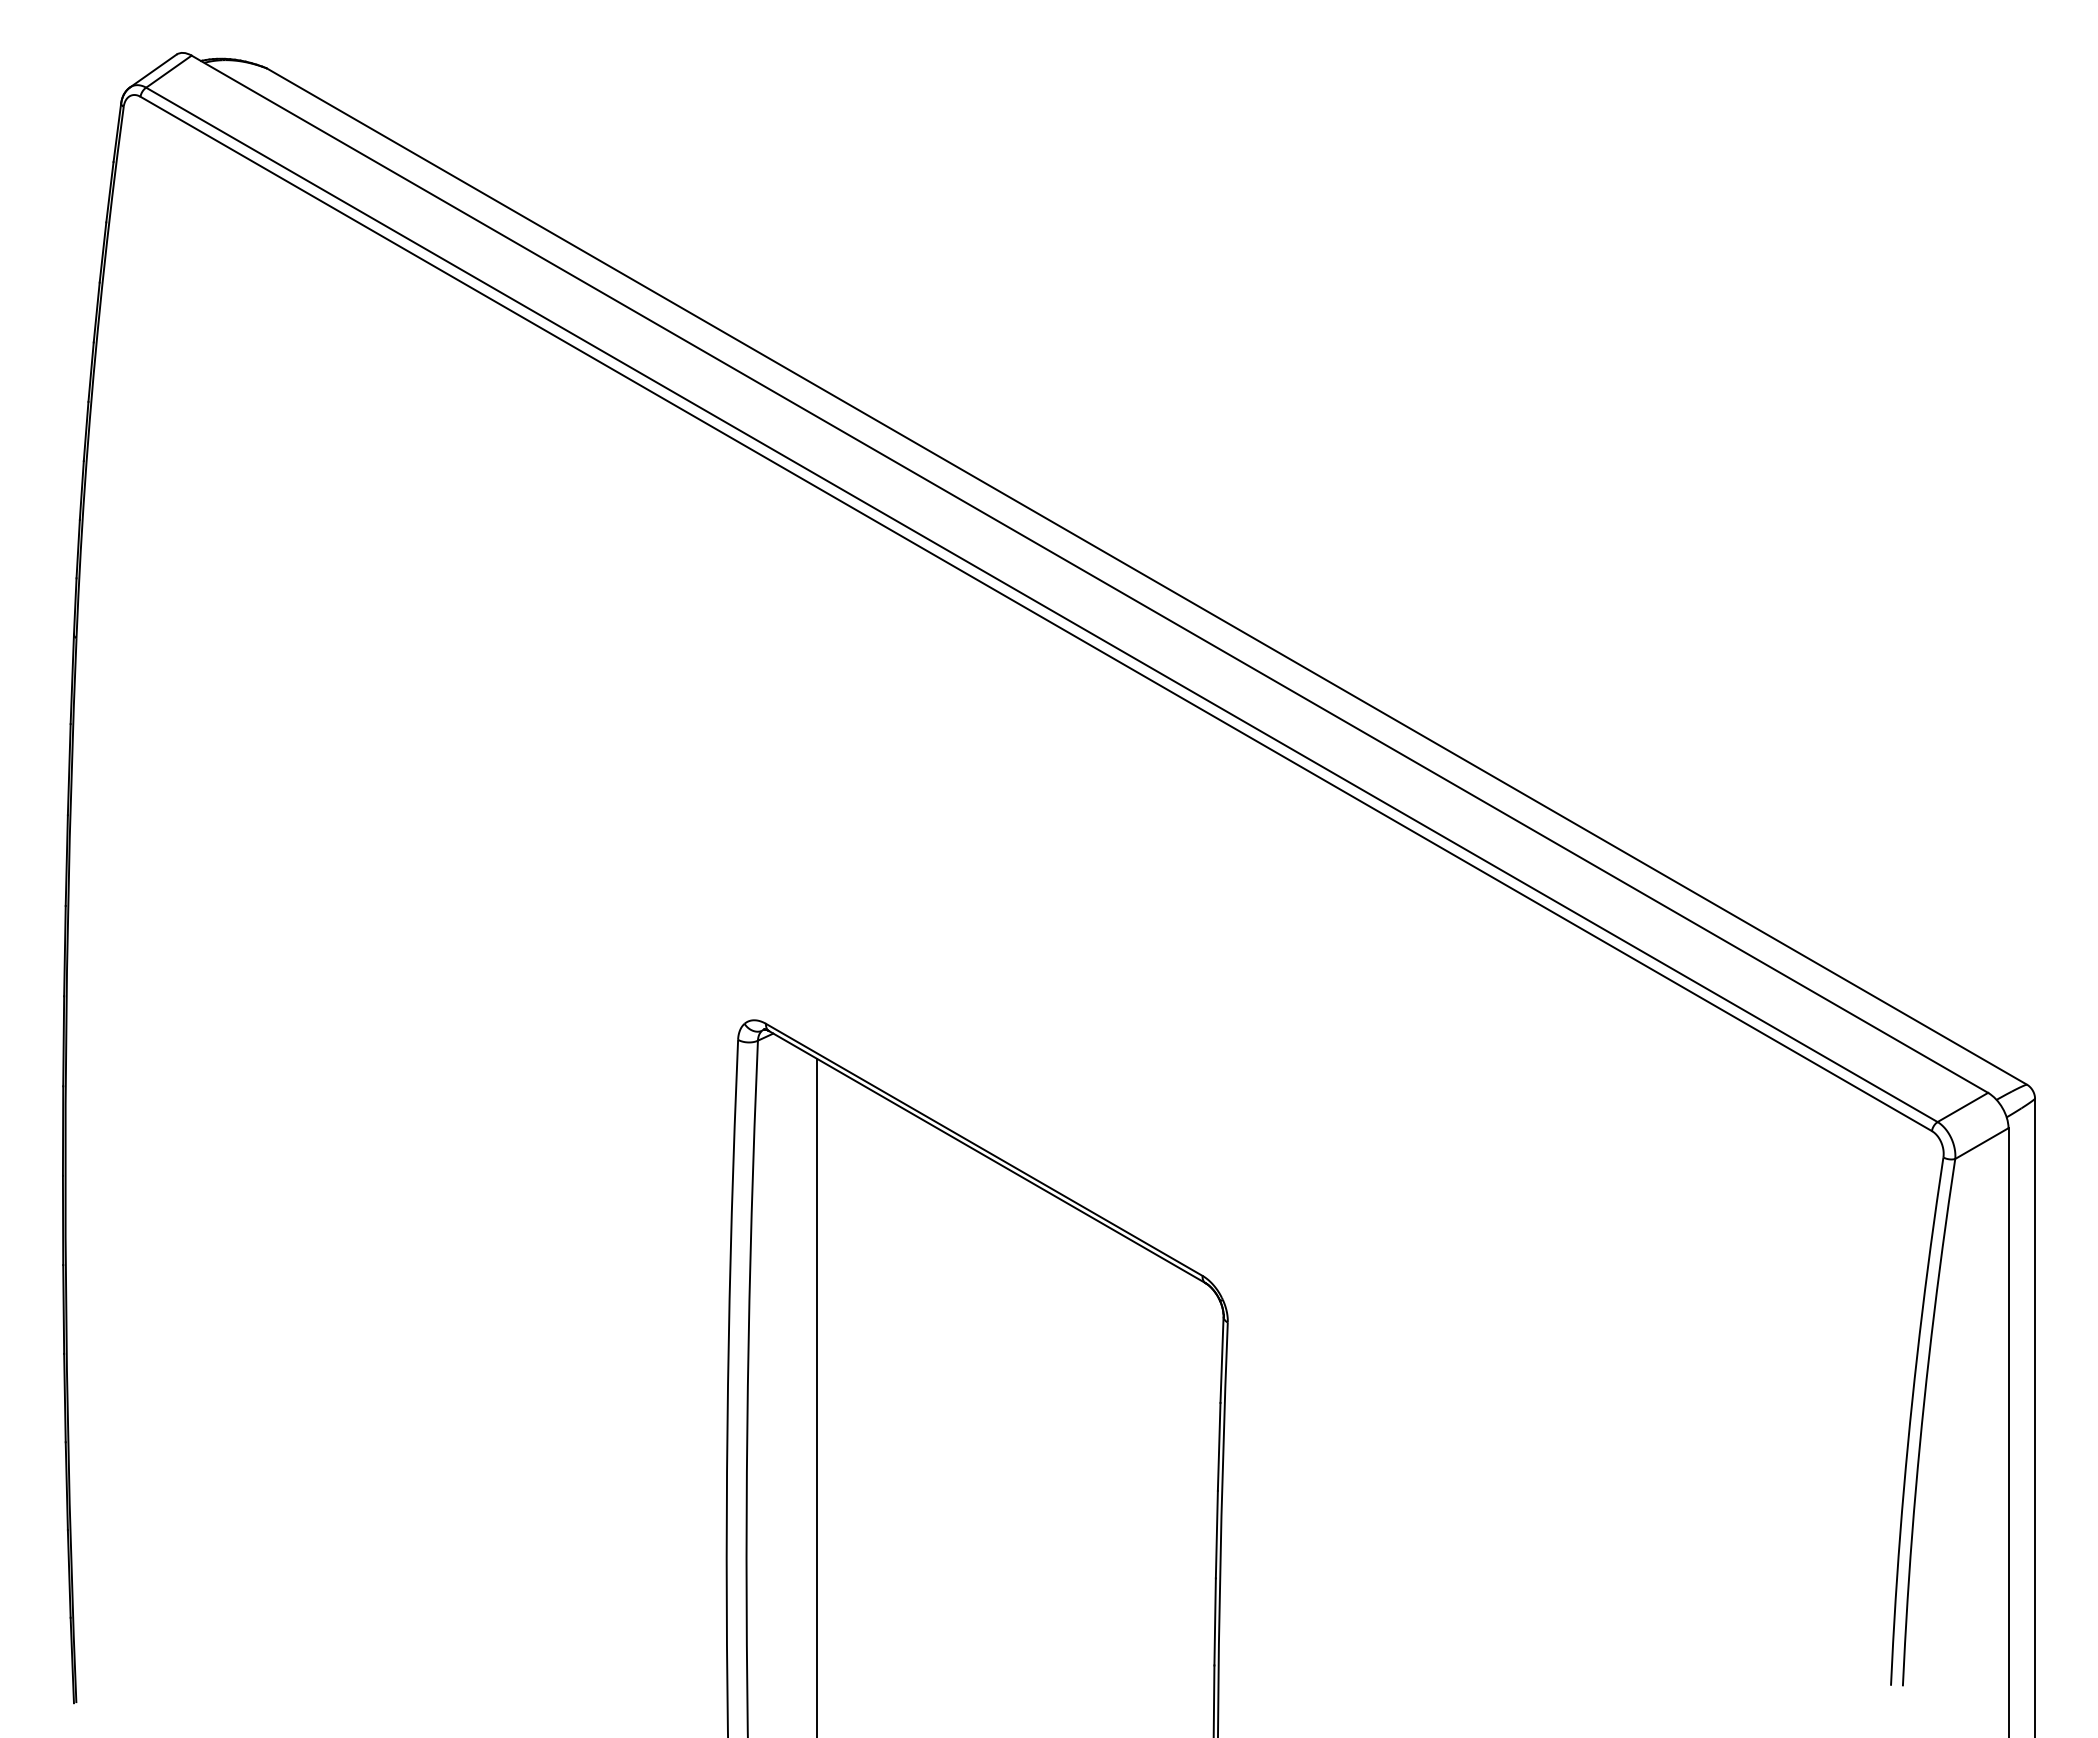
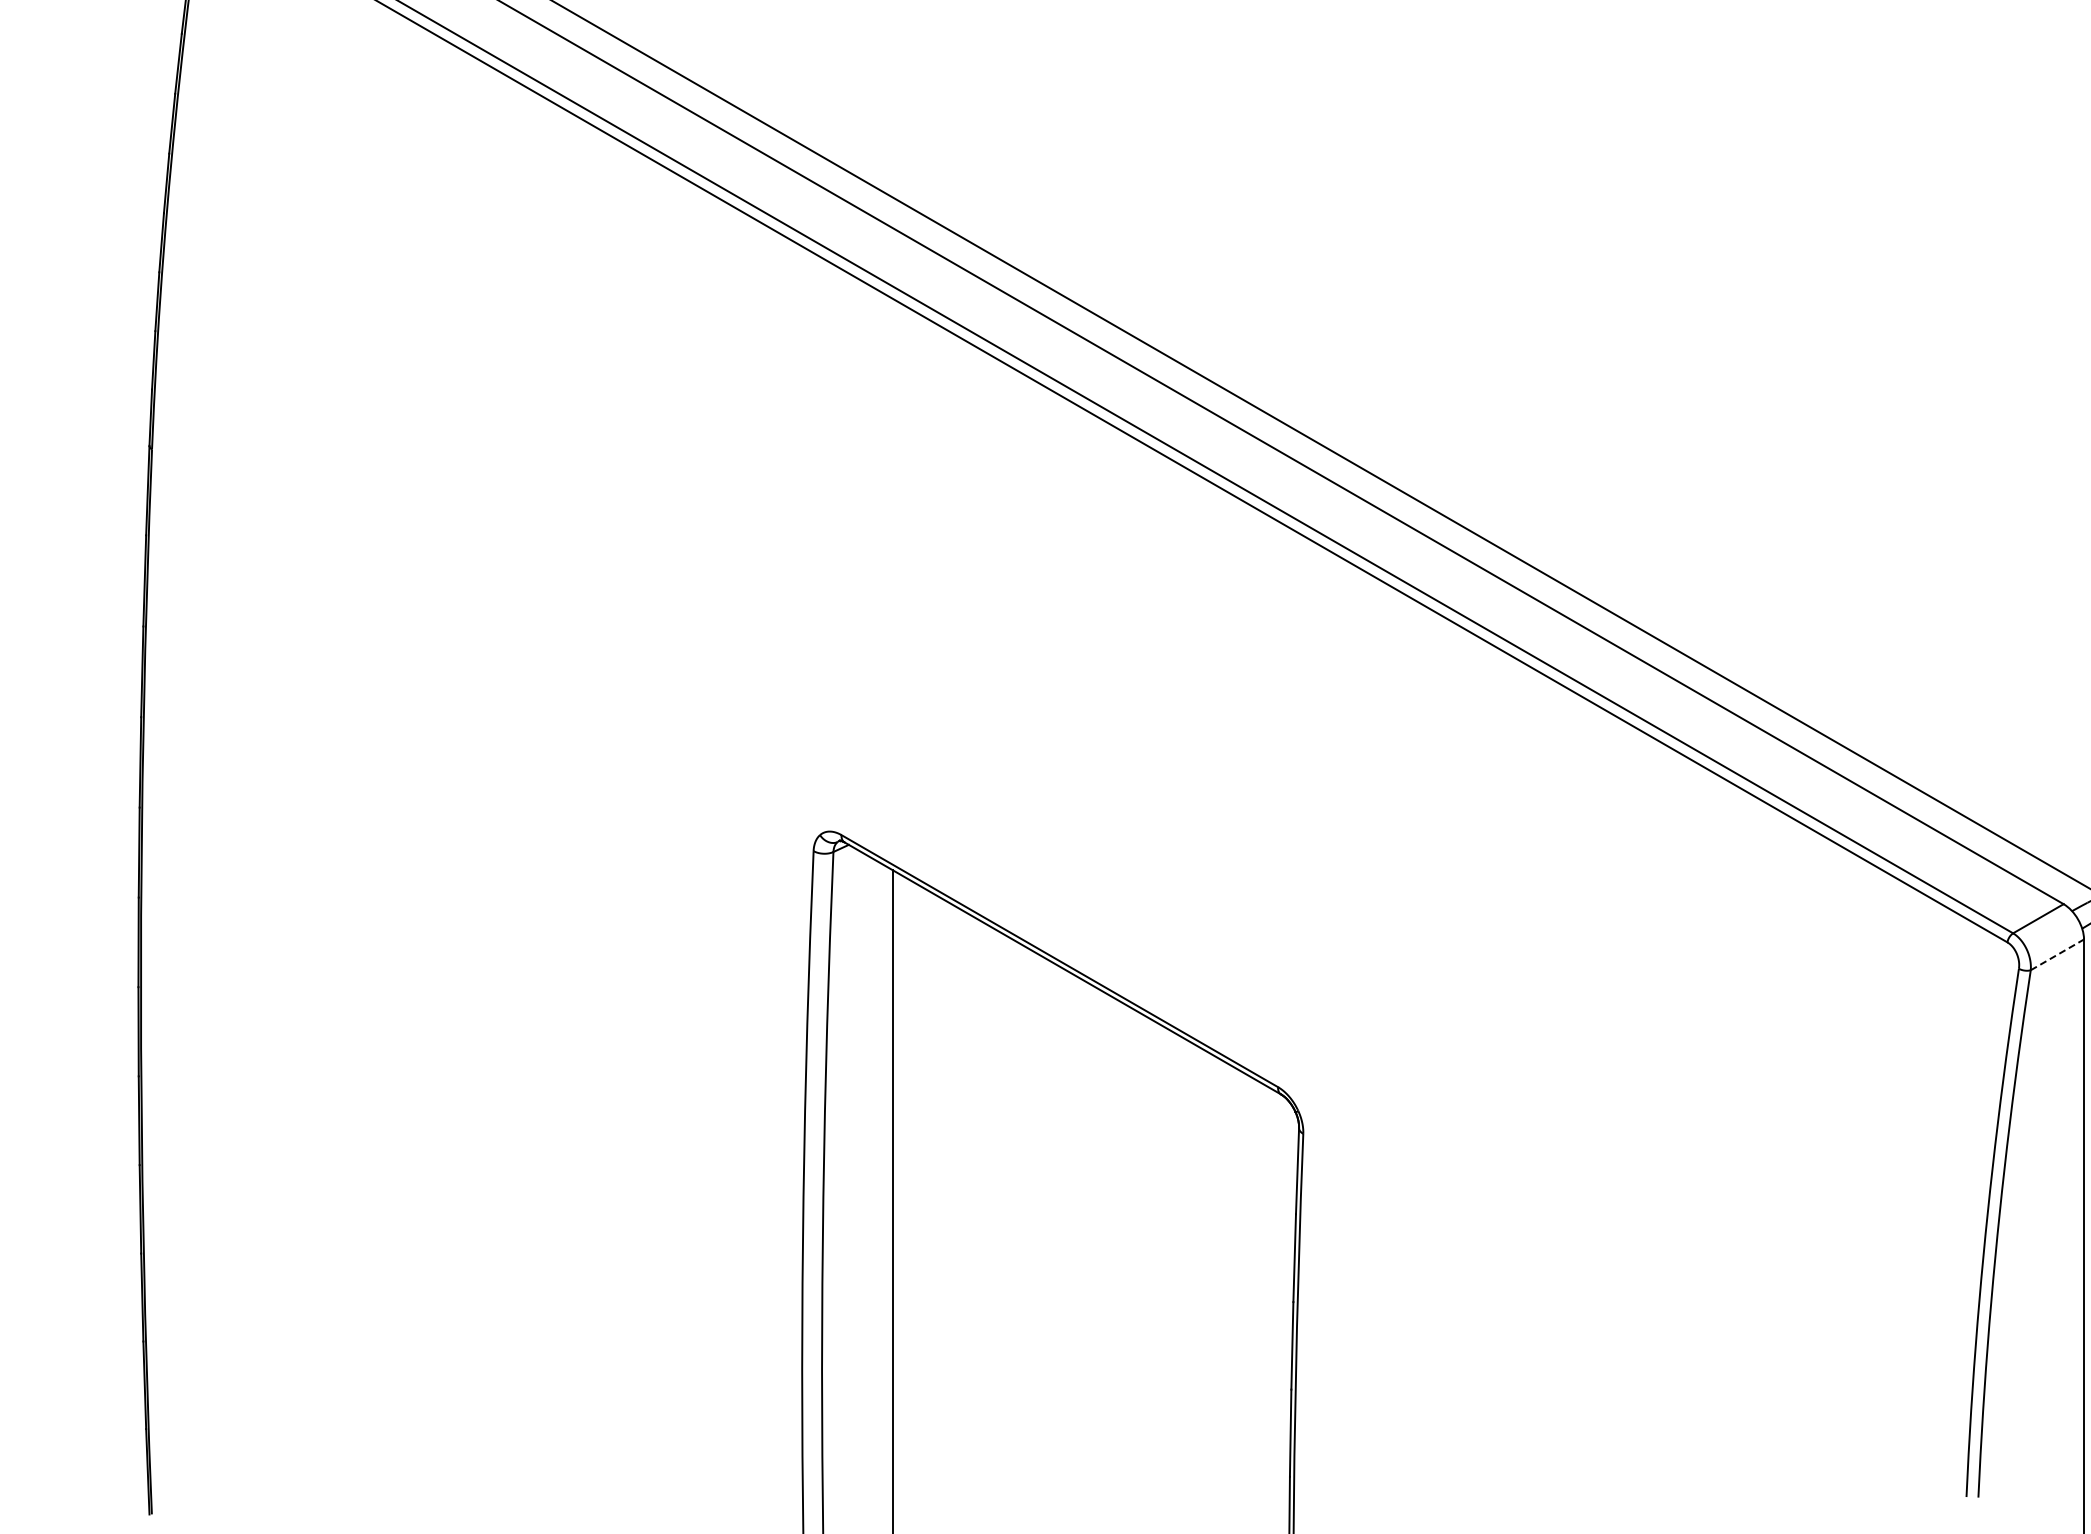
line: (1981, 1143) -> (2057, 954), solid -> dashed

